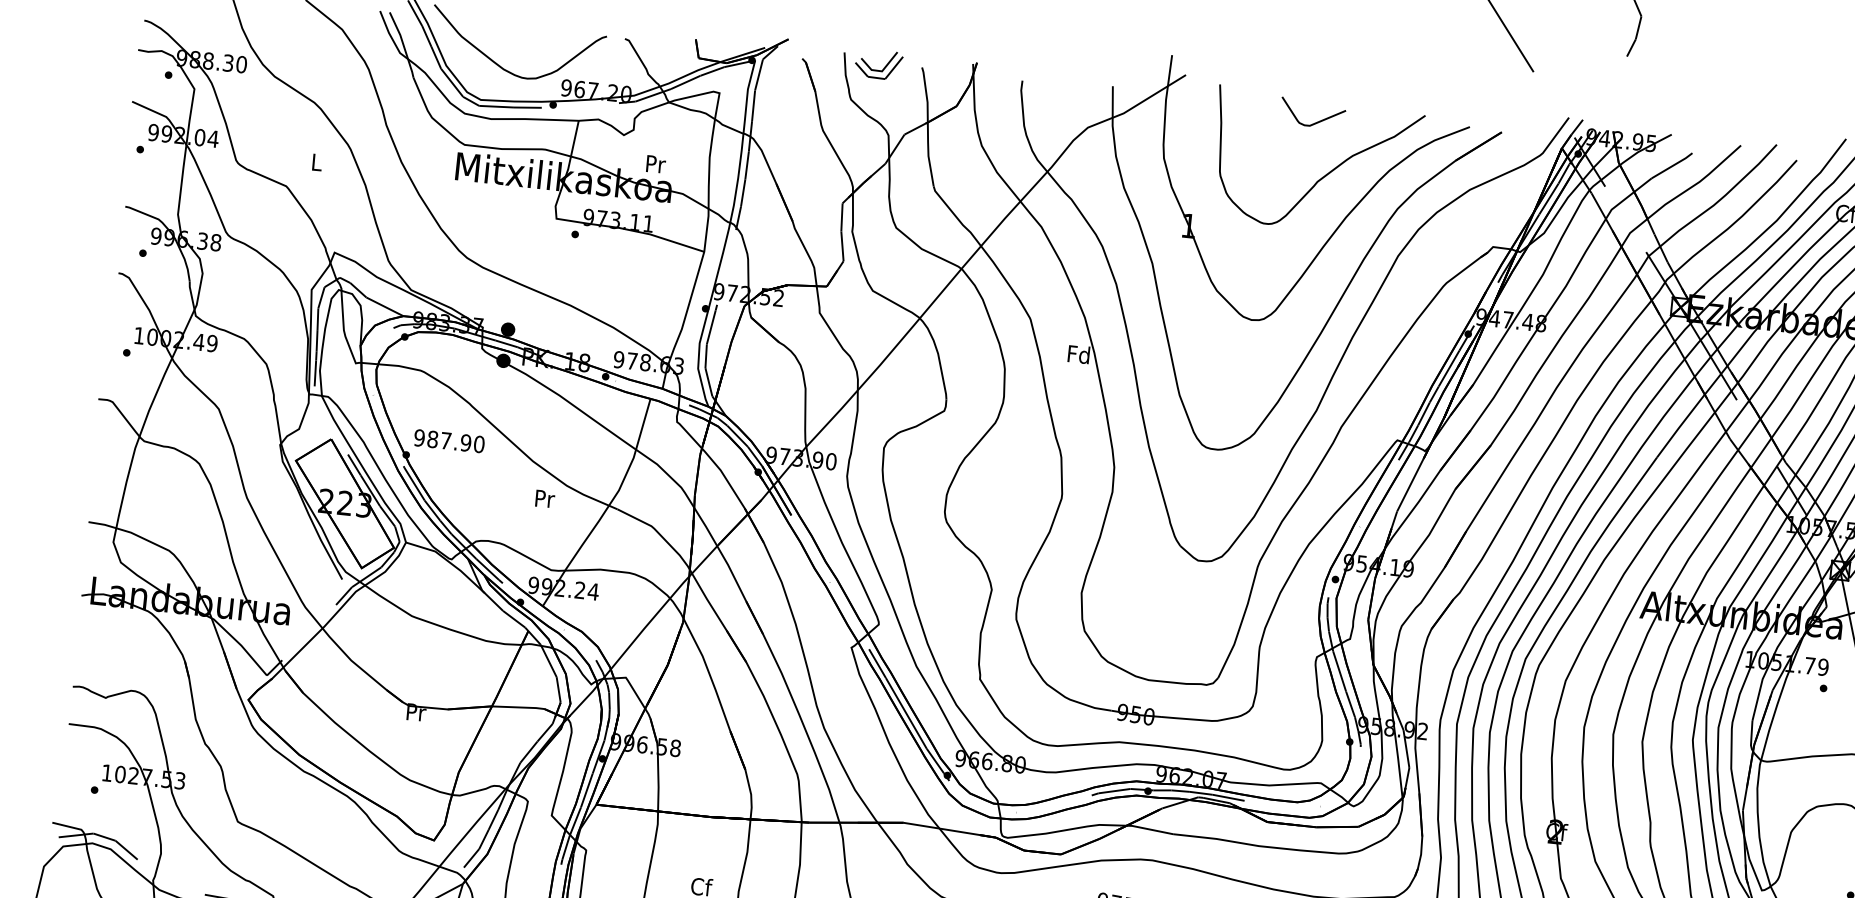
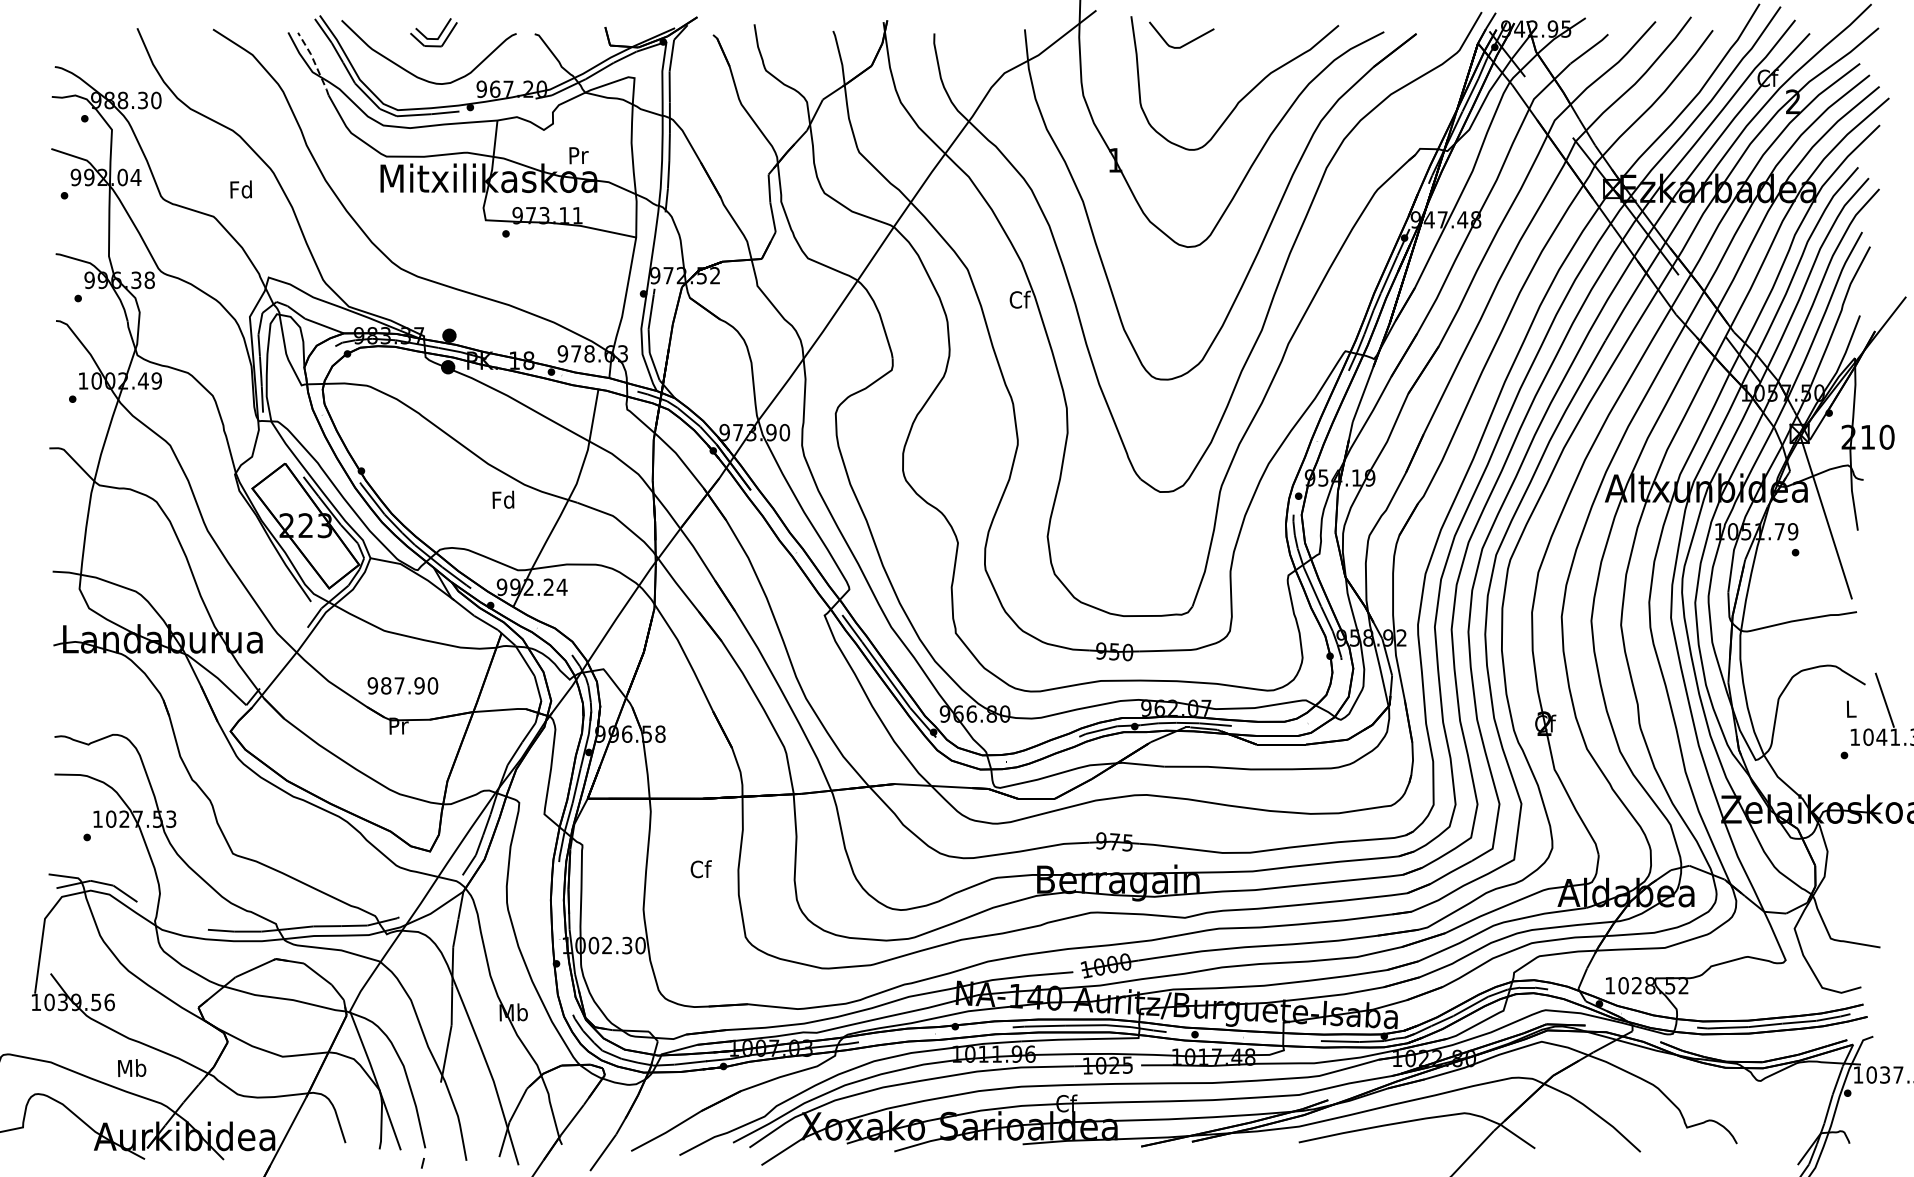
line: (402, 43) -> (314, 62), solid -> dashed
part: (878, 64) -> (433, 32), moved
curve: (1315, 122) -> (1185, 43), moved
text: (315, 162) -> (240, 189), L -> Fd
text: (1078, 354) -> (1019, 299), Fd -> Cf
text: (449, 440) -> (402, 685), moved
text: (544, 498) -> (503, 499), Pr -> Fd

